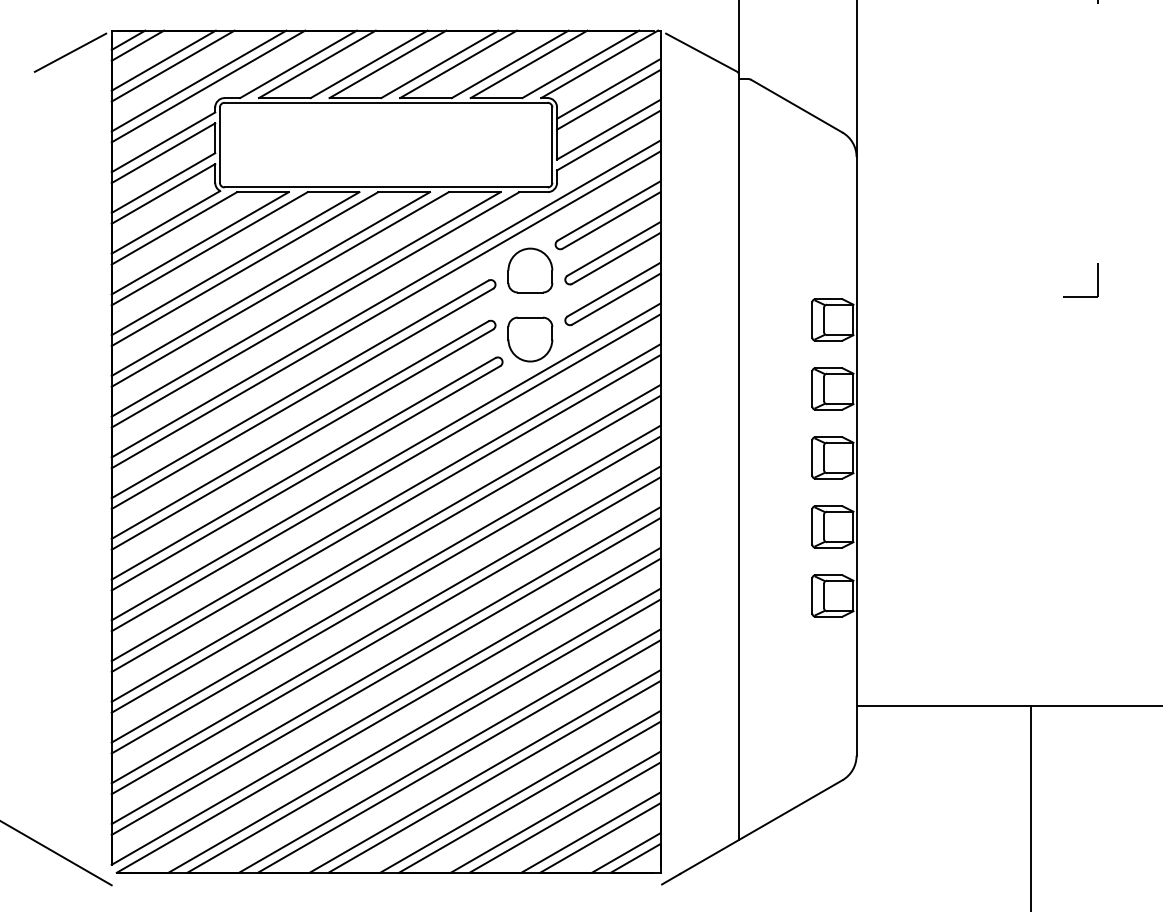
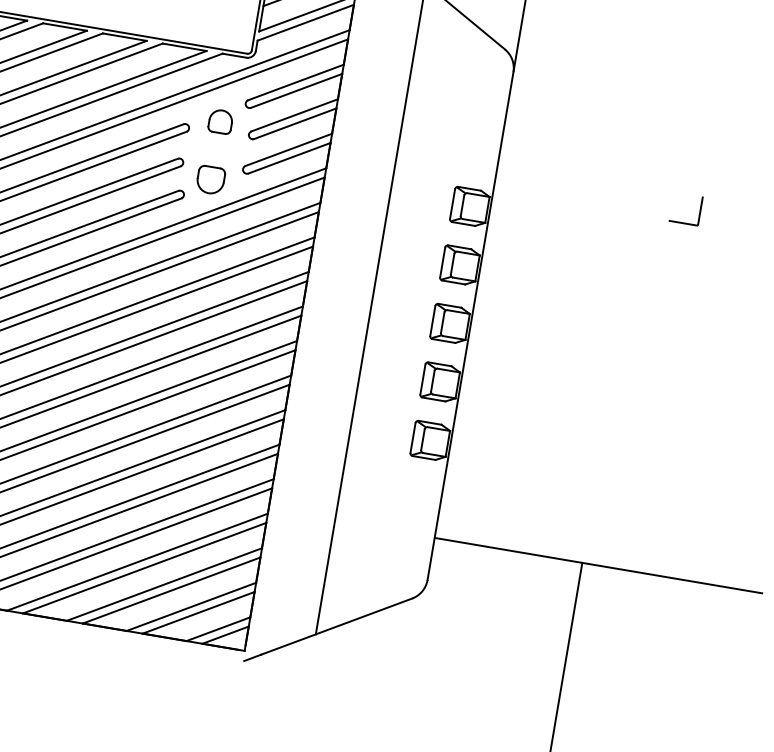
part: (530, 270) -> (220, 121), size x0.6
part: (530, 339) -> (210, 180), size x0.7

